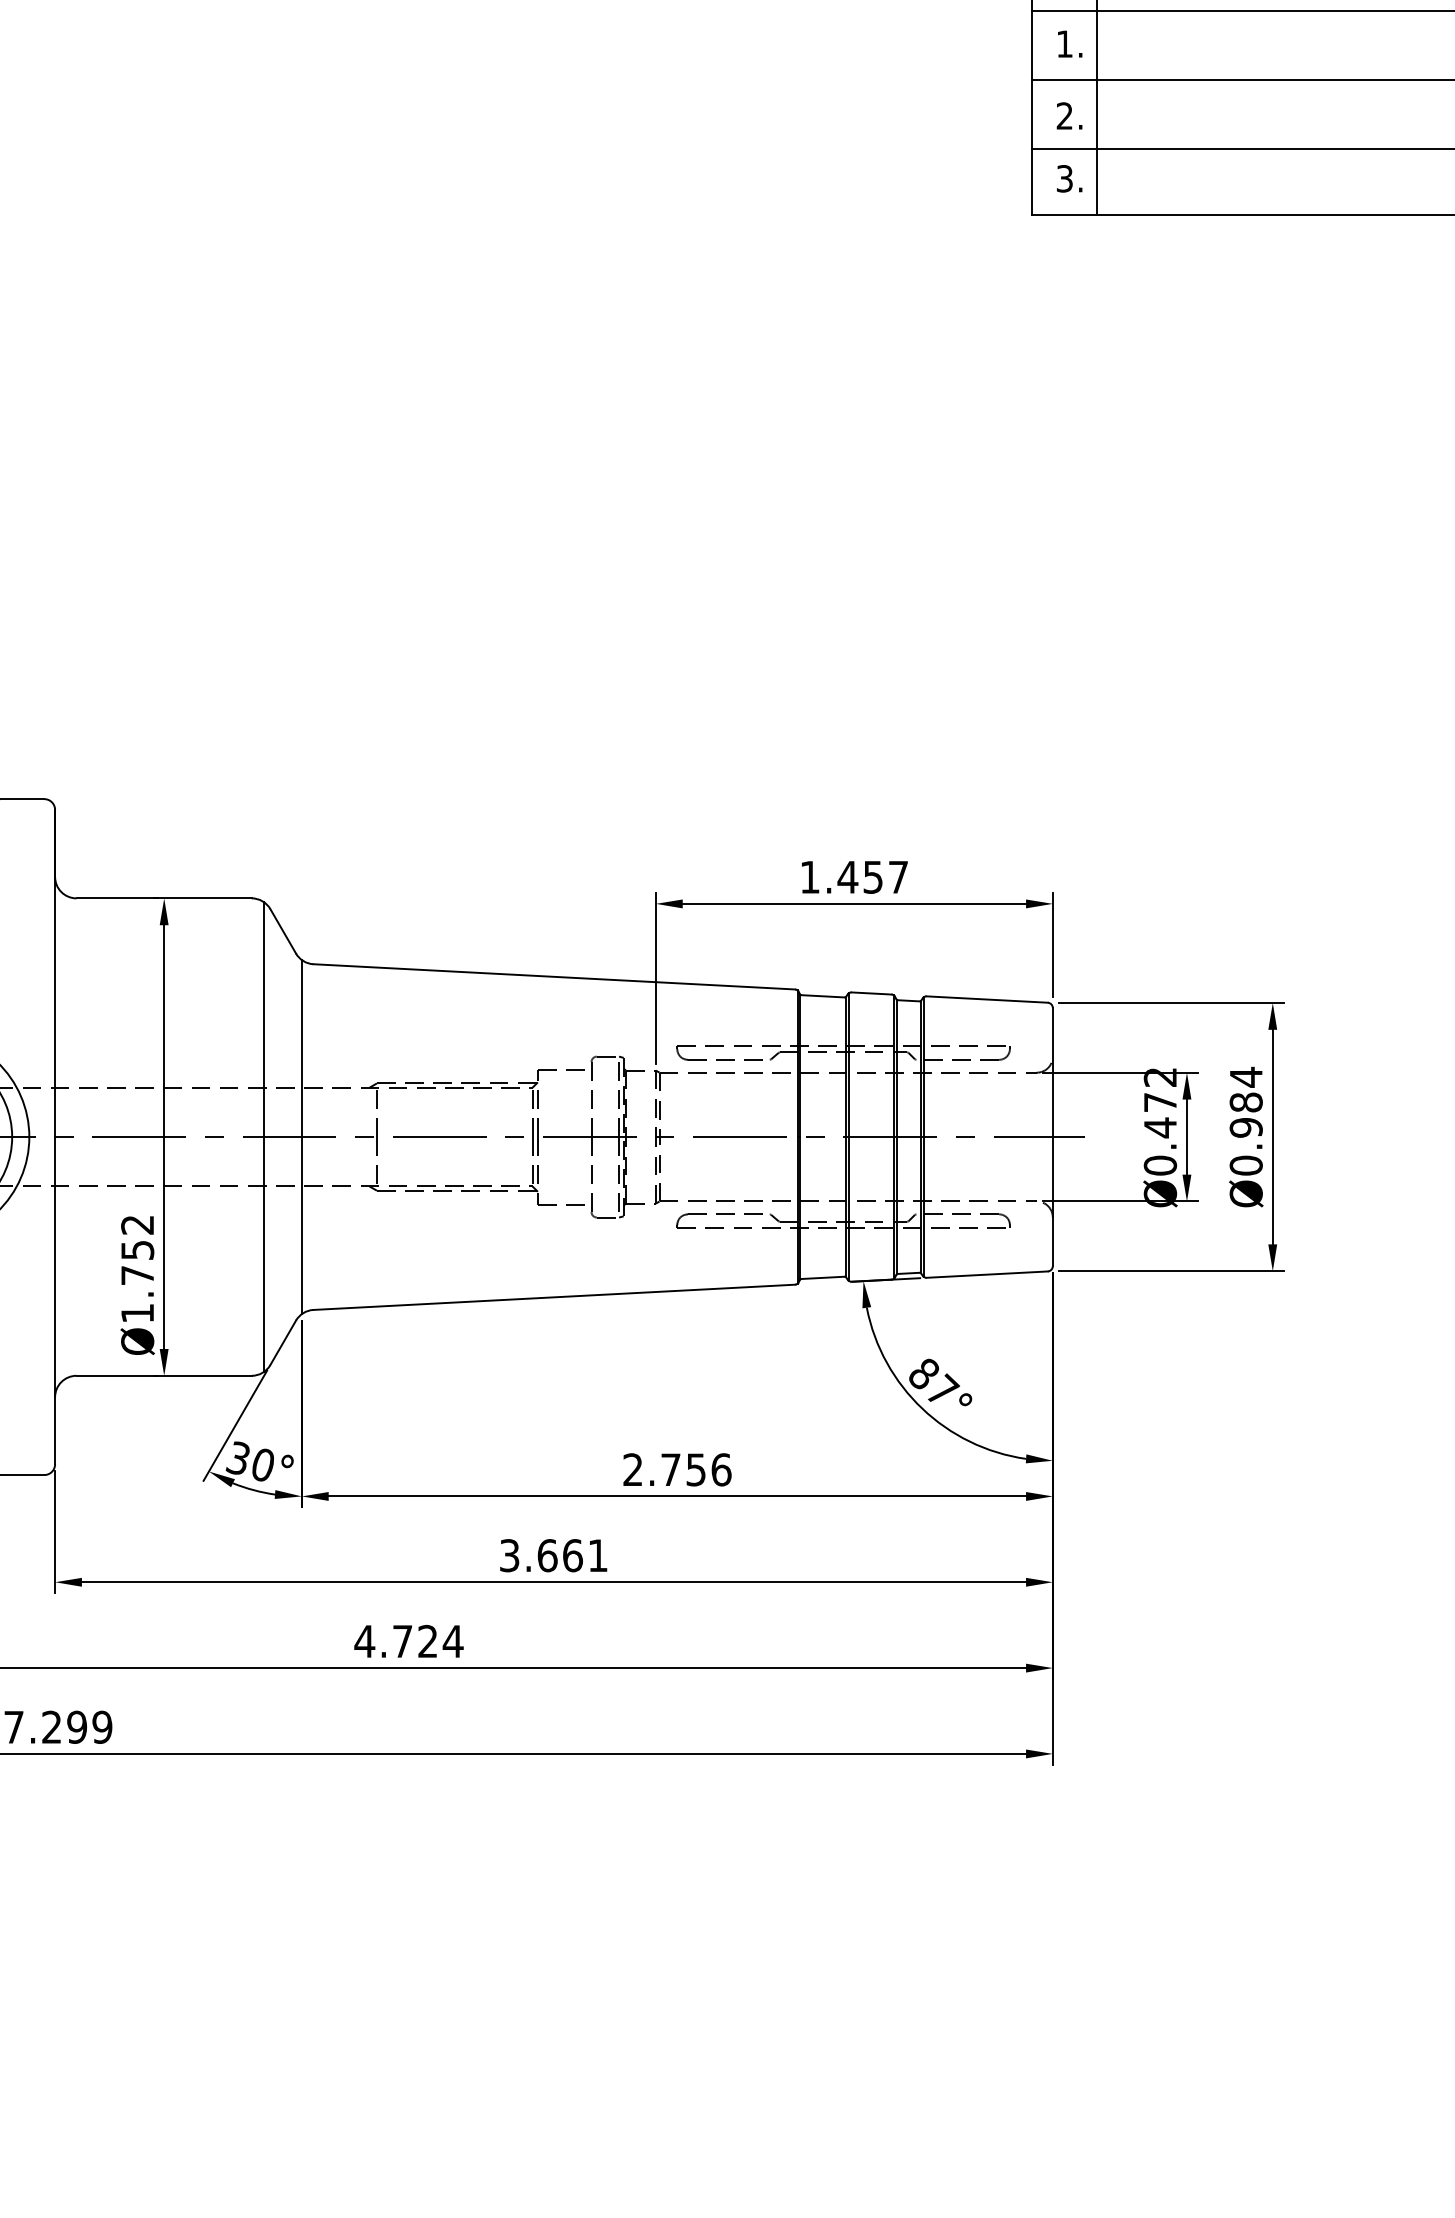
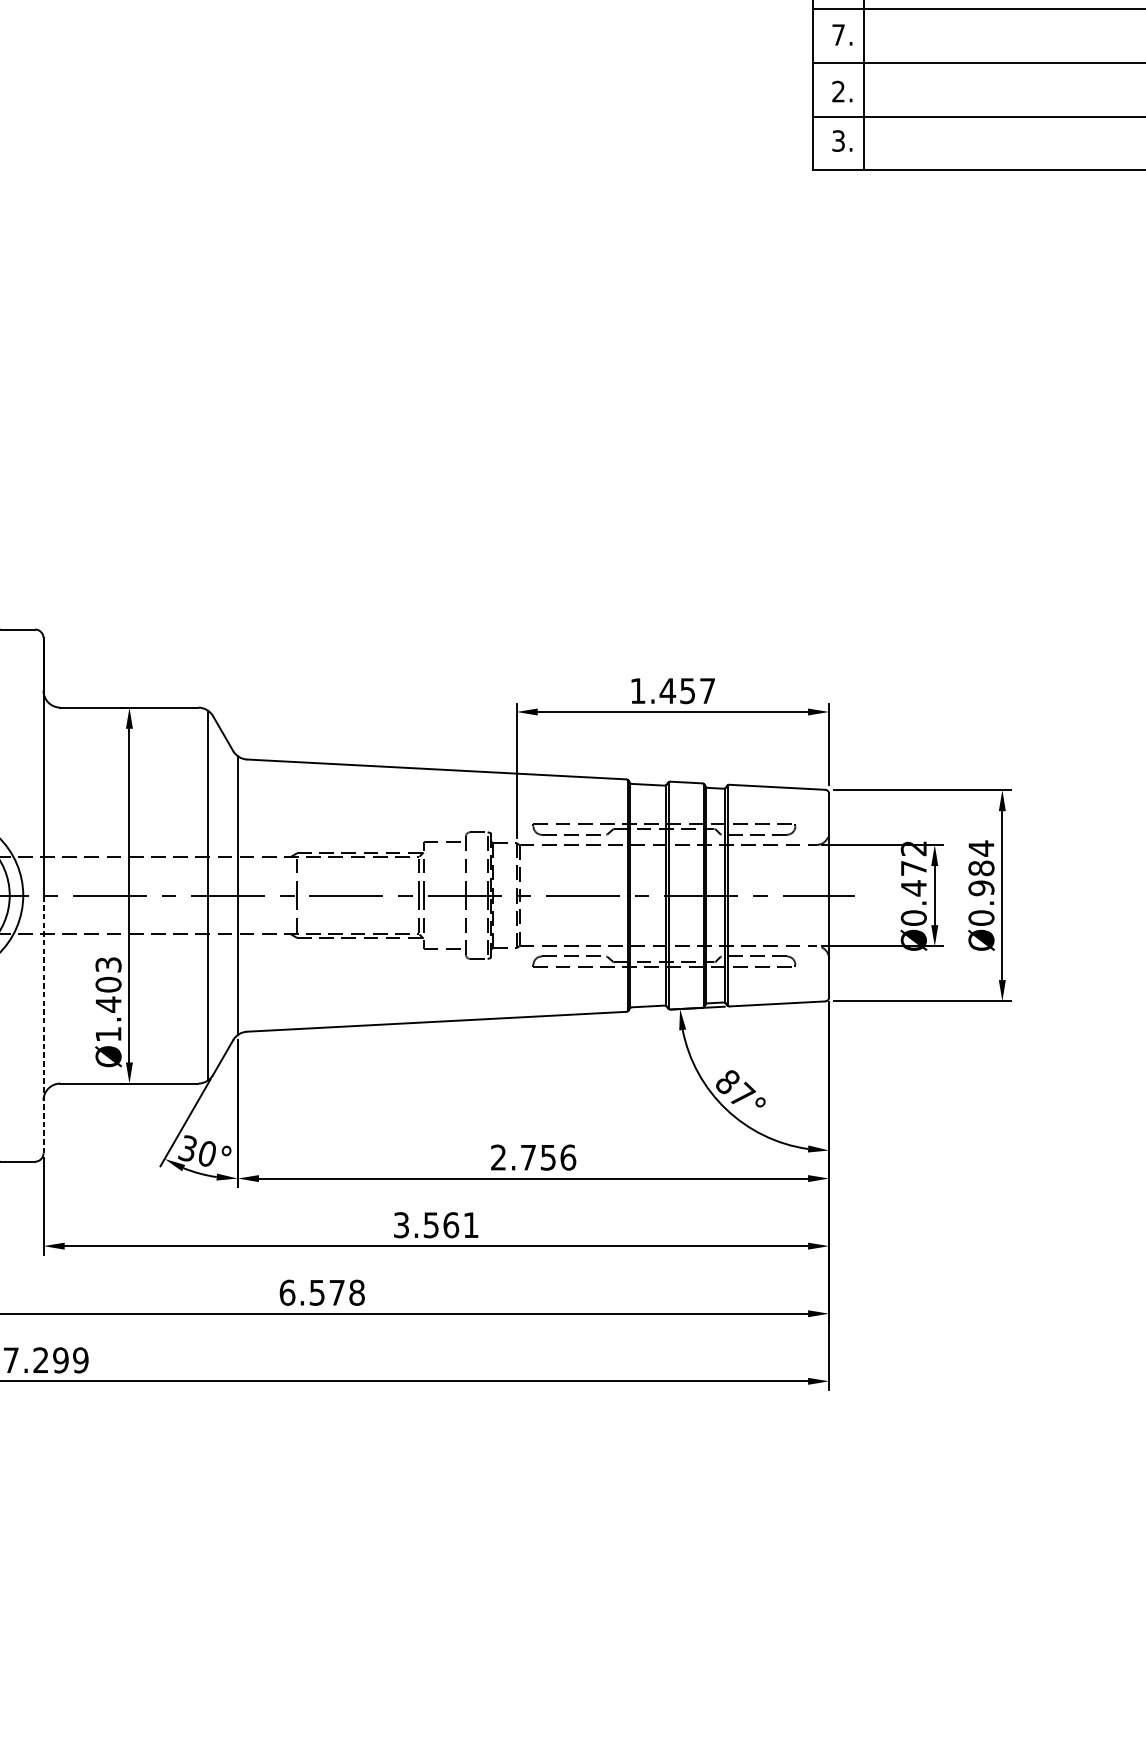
text: (1064, 43) -> (838, 34), 1. -> 7.
text: (137, 1250) -> (108, 984), Ø1.752 -> Ø1.403
line: (55, 1300) -> (43, 1024), solid -> dashed
text: (547, 1555) -> (431, 1225), 3.661 -> 3.561
text: (408, 1641) -> (321, 1292), 4.724 -> 6.578

